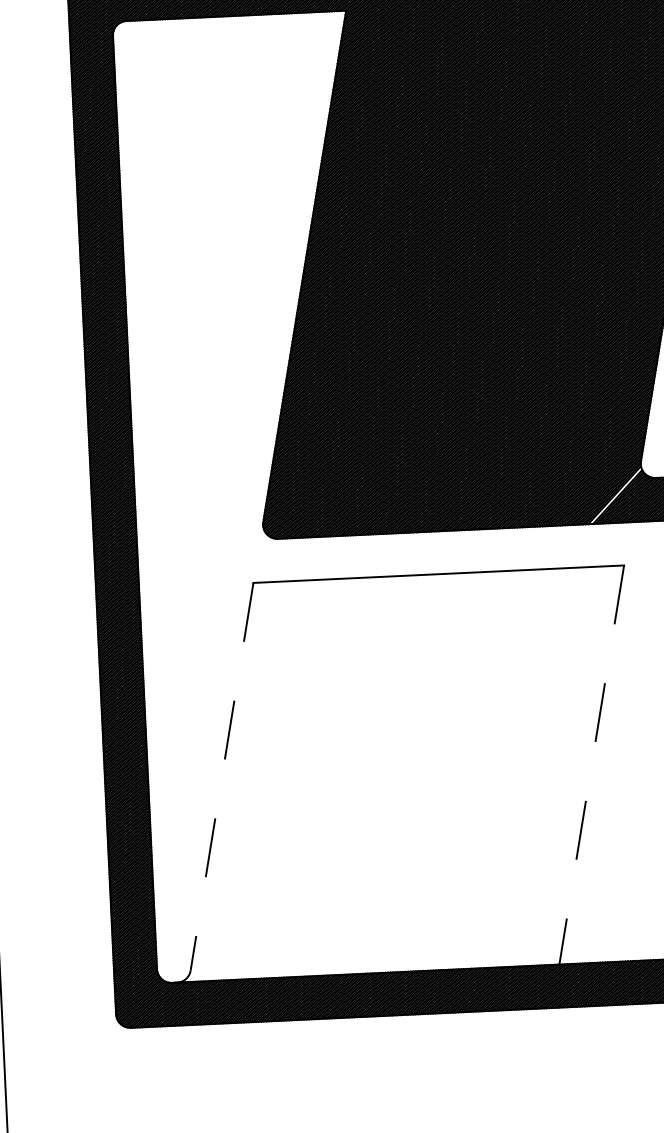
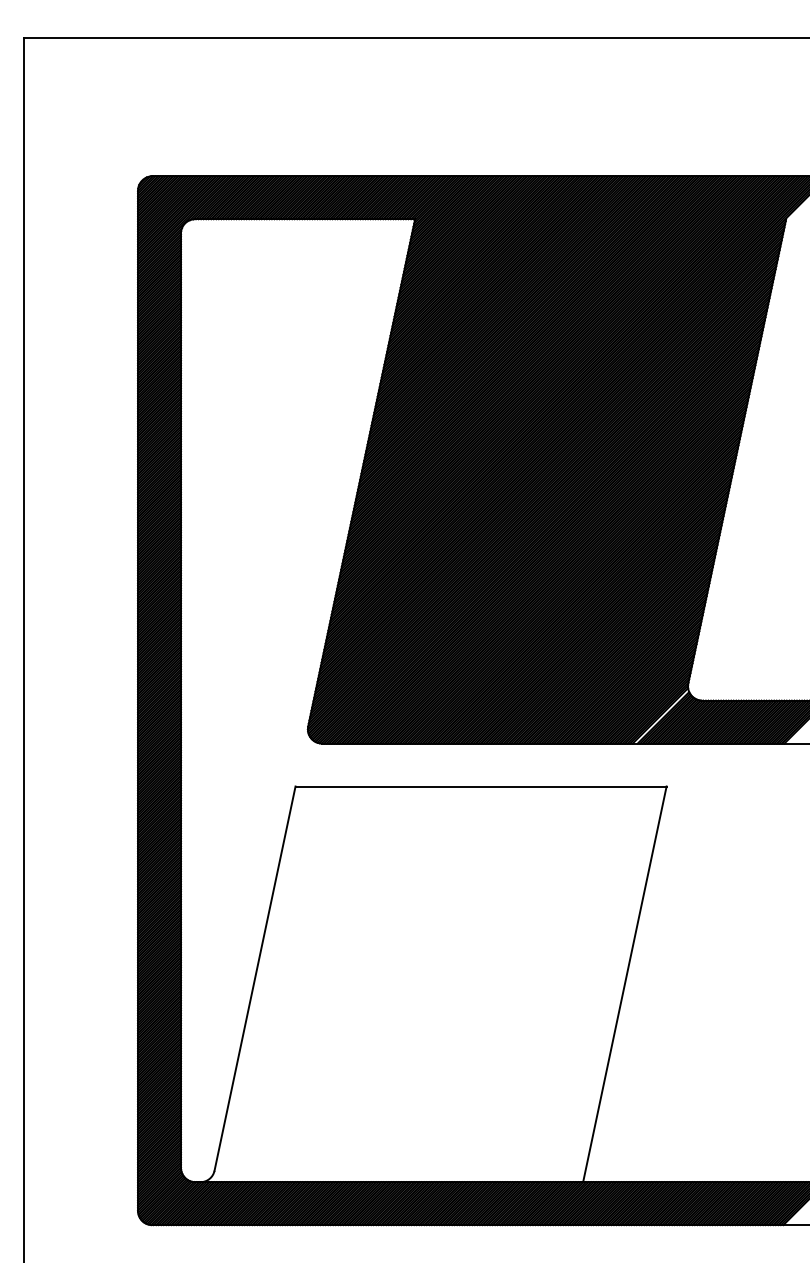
line: (591, 765) -> (624, 984), dashed -> solid
line: (221, 777) -> (254, 979), dashed -> solid

